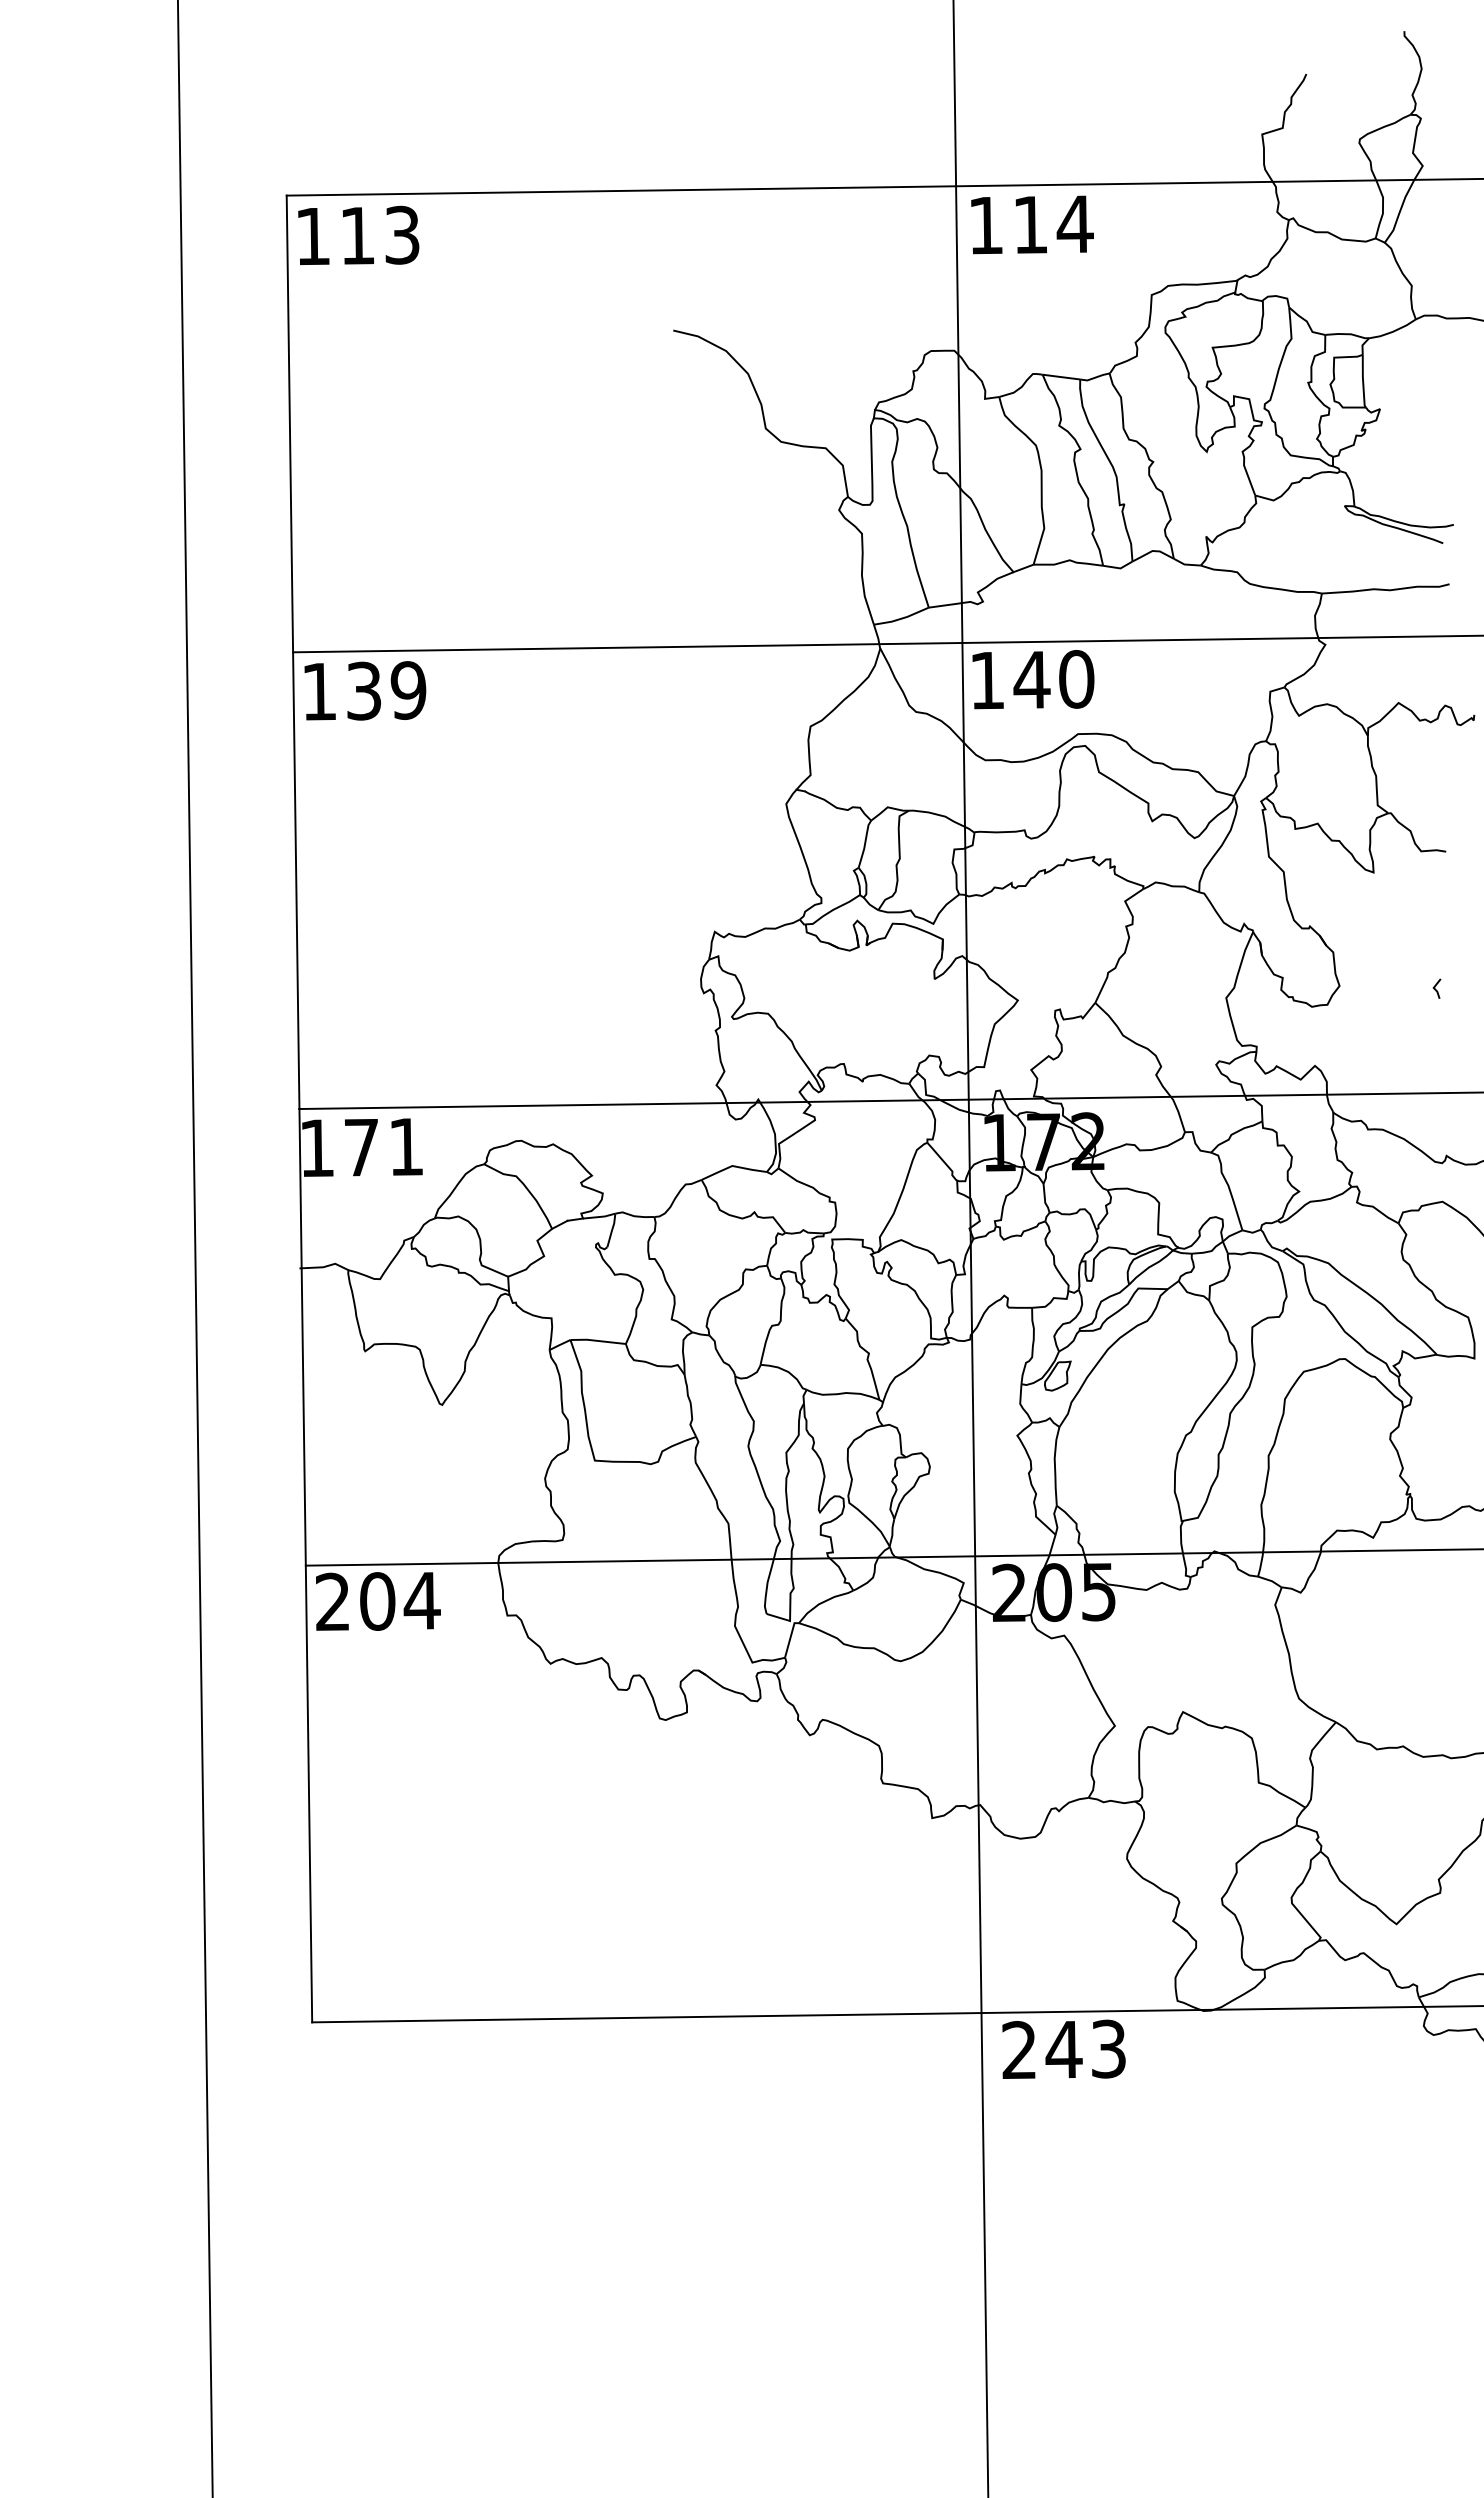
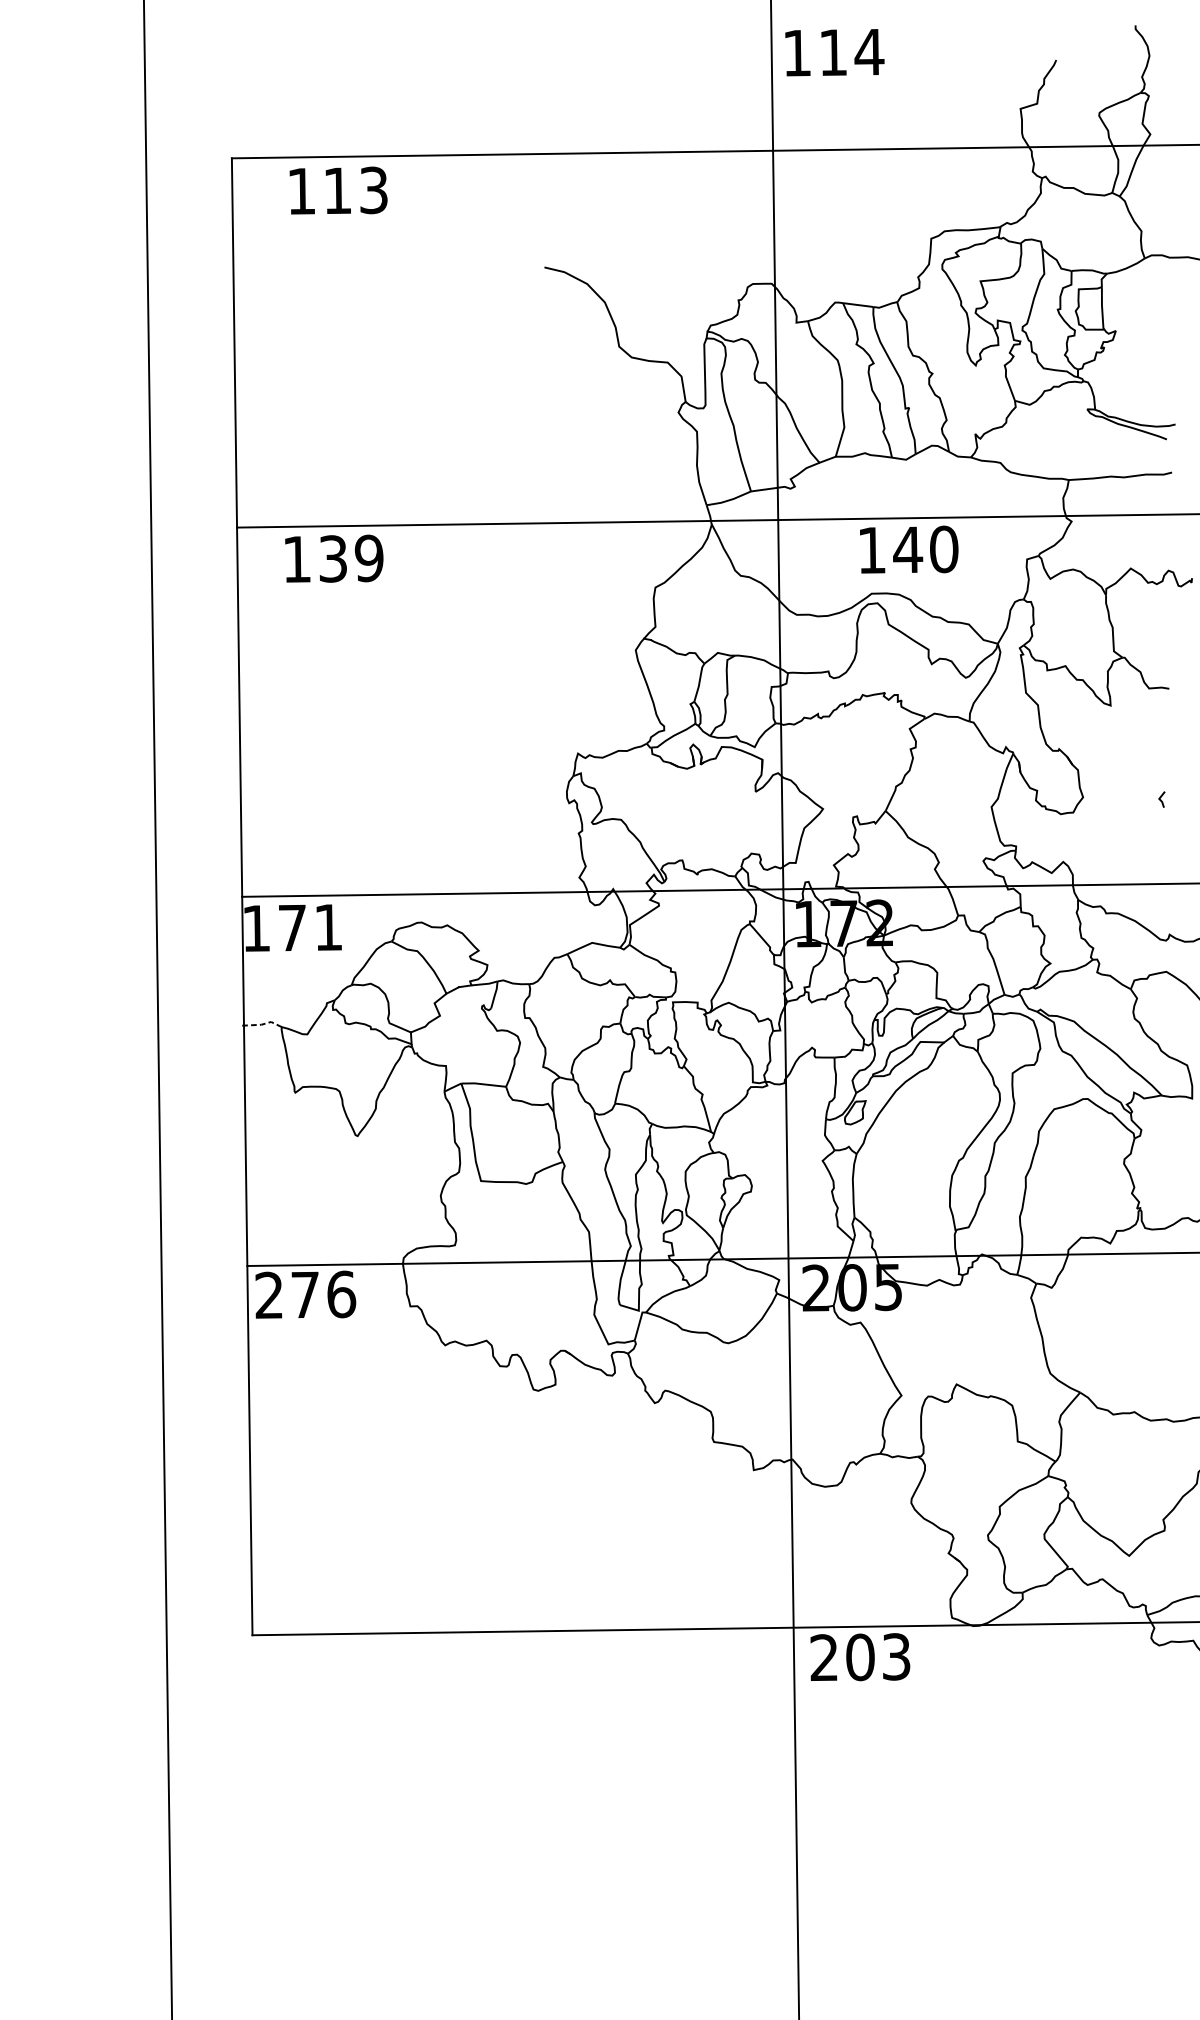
text: (1032, 224) -> (834, 52), moved
text: (358, 234) -> (338, 189), moved
text: (1033, 679) -> (909, 549), moved
text: (365, 690) -> (334, 558), moved
line: (325, 1266) -> (263, 1024), solid -> dashed
text: (400, 1600) -> (323, 1294), 204 -> 276
text: (1063, 2049) -> (859, 1657), 243 -> 203

